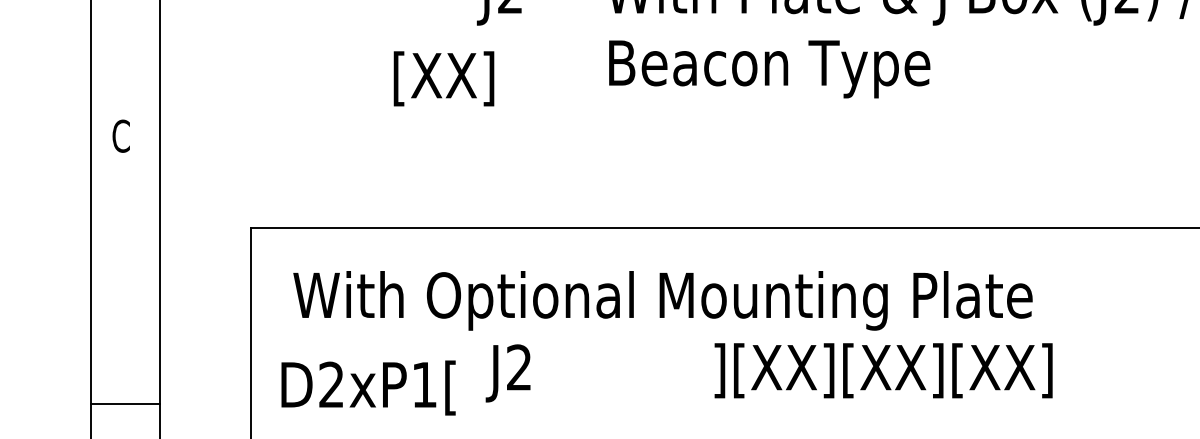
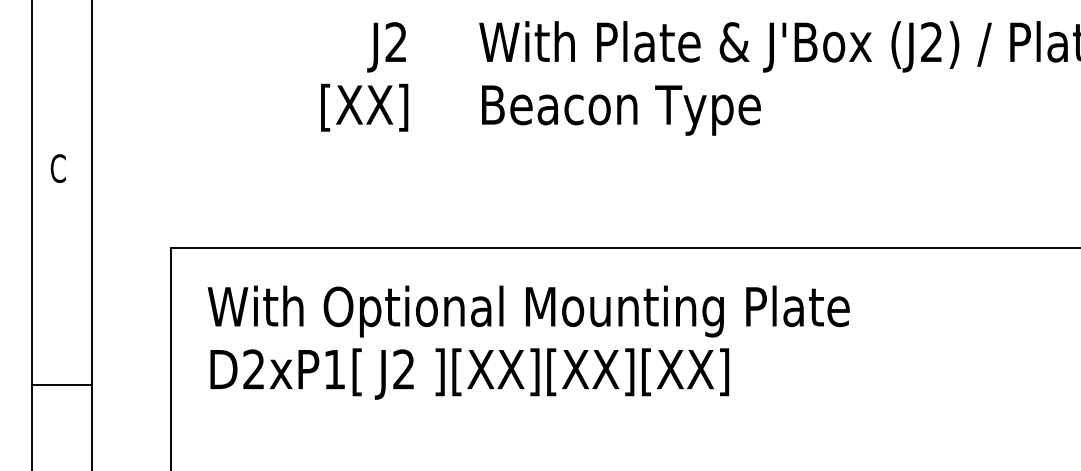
text: (443, 78) -> (364, 107), moved
text: (883, 371) -> (582, 372), moved
text: (367, 388) -> (285, 372), moved
line: (126, 404) -> (62, 385), moved

